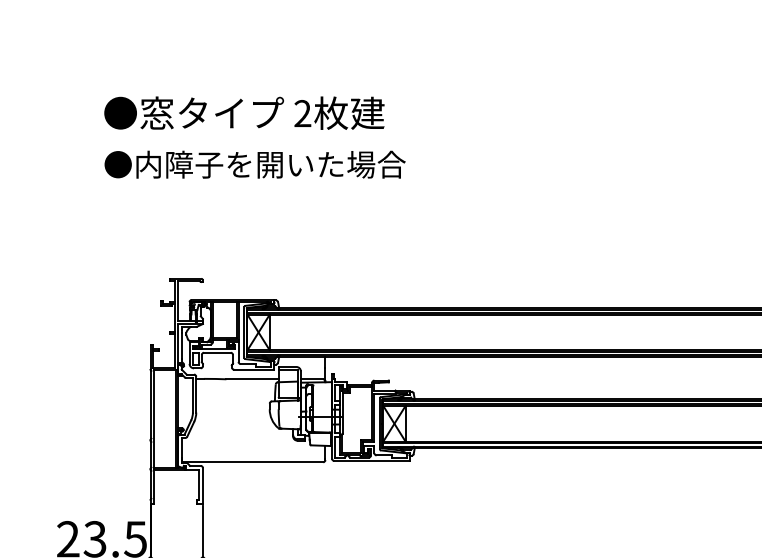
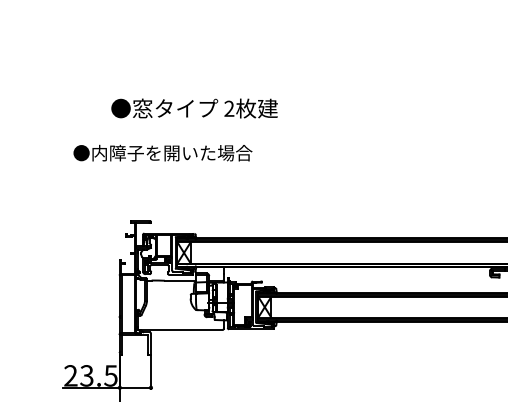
text: (244, 113) -> (194, 108), moved
text: (254, 163) -> (162, 152), moved

